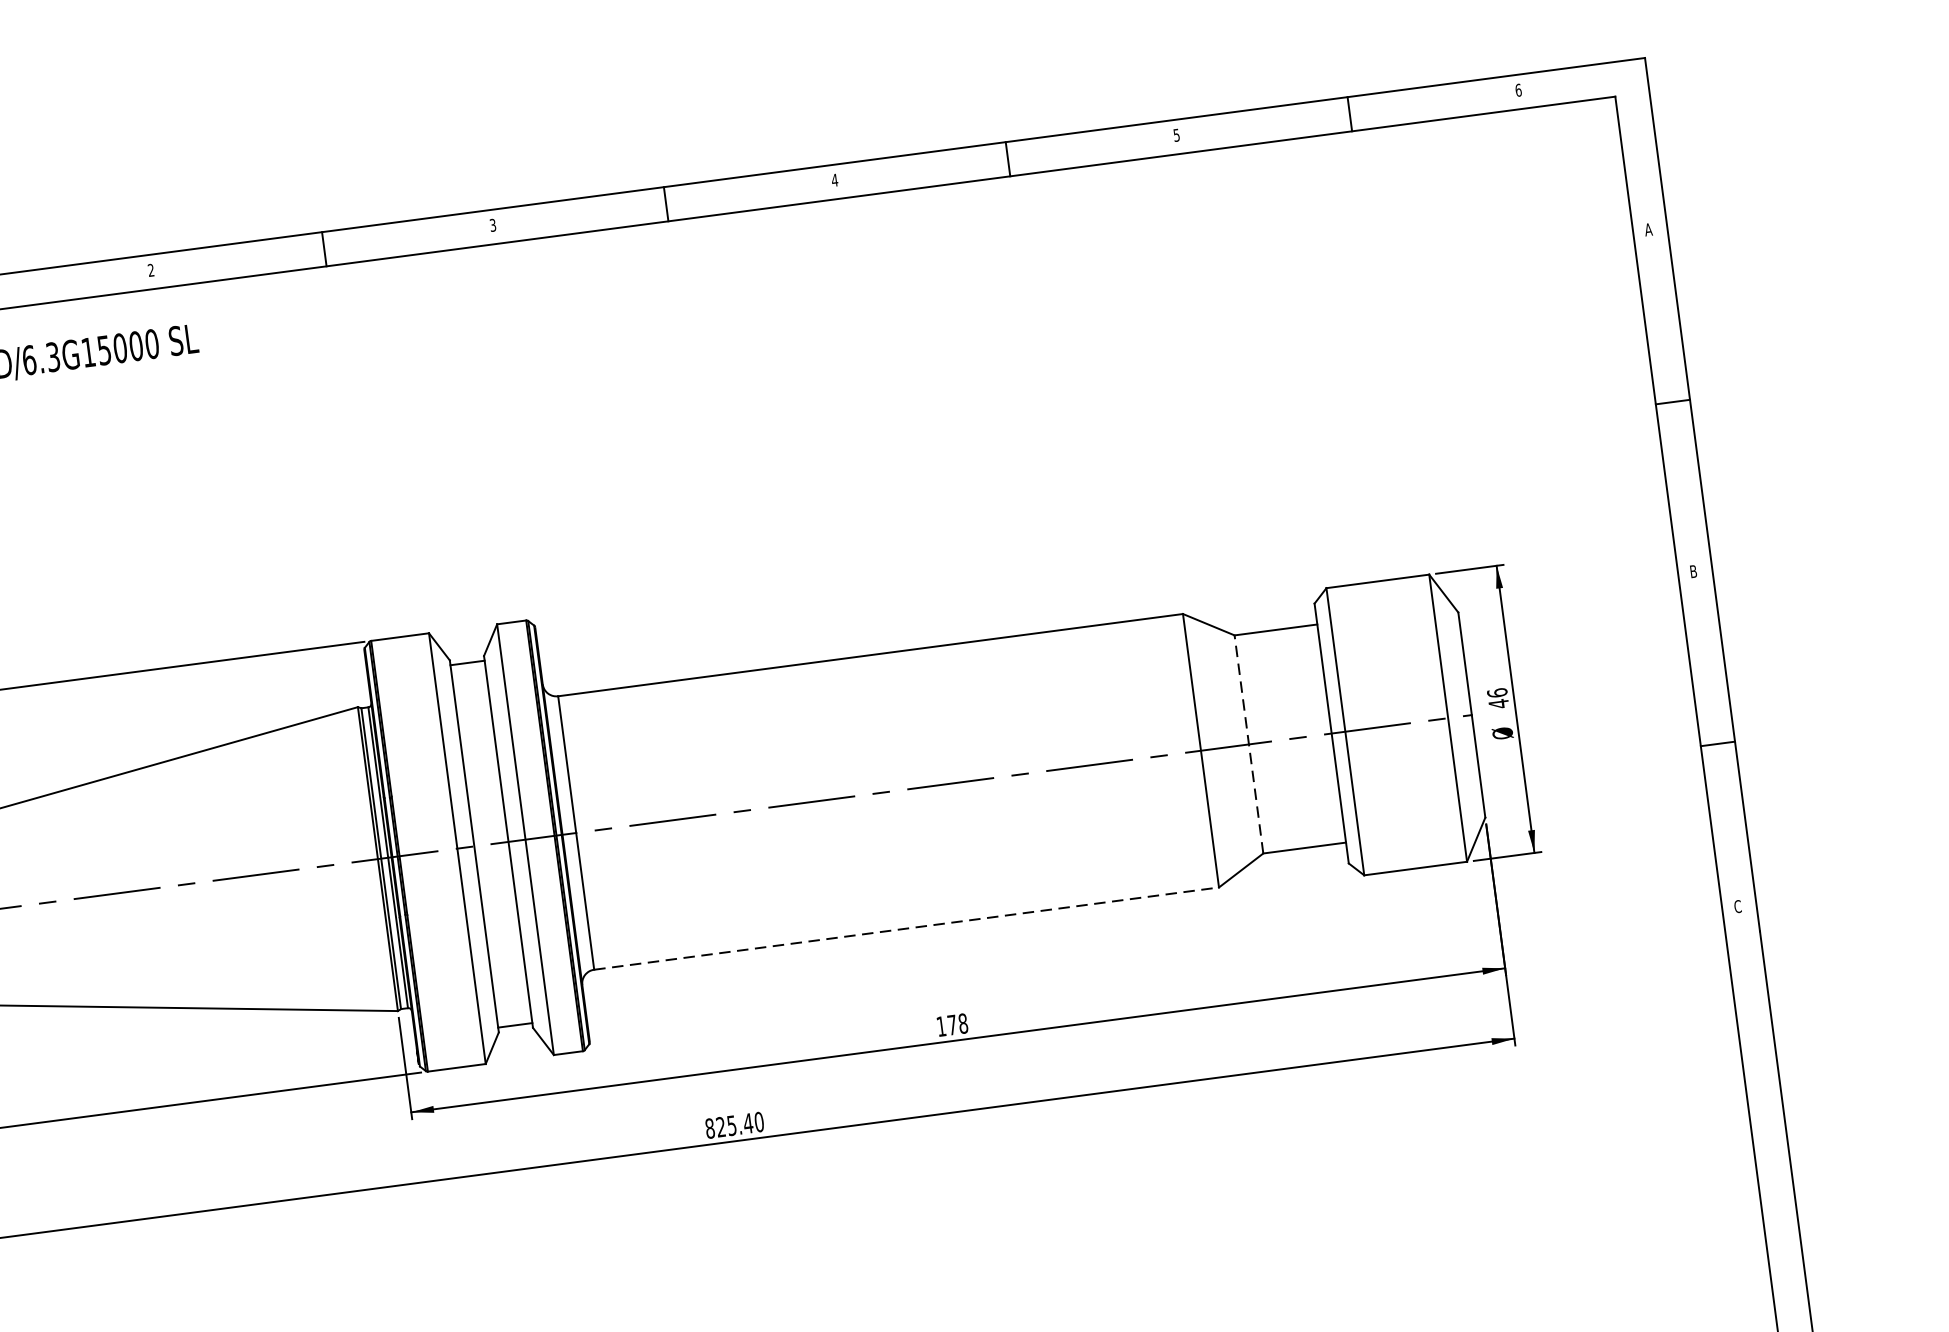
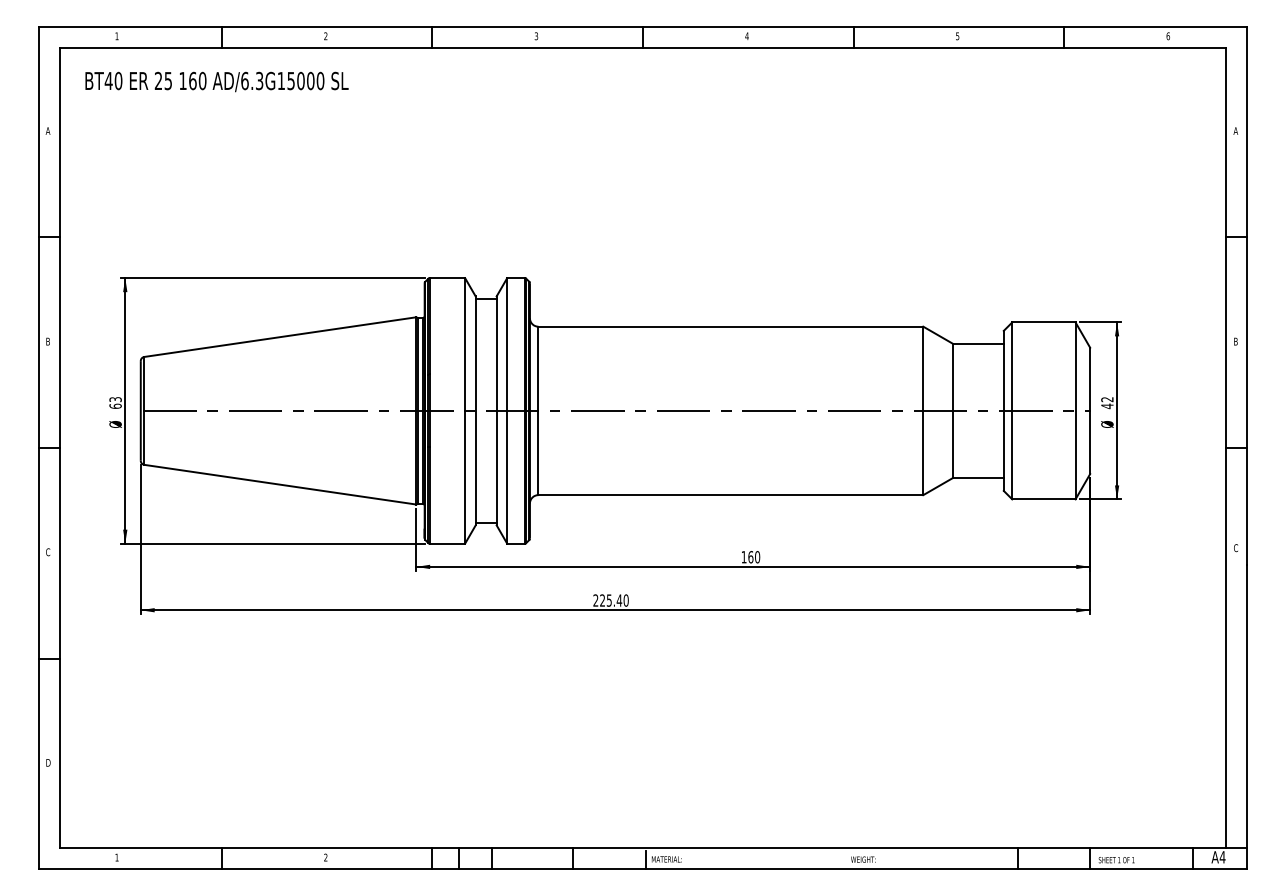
text: (1497, 692) -> (1107, 399), 46 -> 42
line: (1248, 743) -> (952, 410), dashed -> solid
line: (907, 929) -> (731, 495), dashed -> solid
text: (958, 1024) -> (754, 557), 178 -> 160
text: (709, 1128) -> (595, 600), 825.40 -> 225.40

